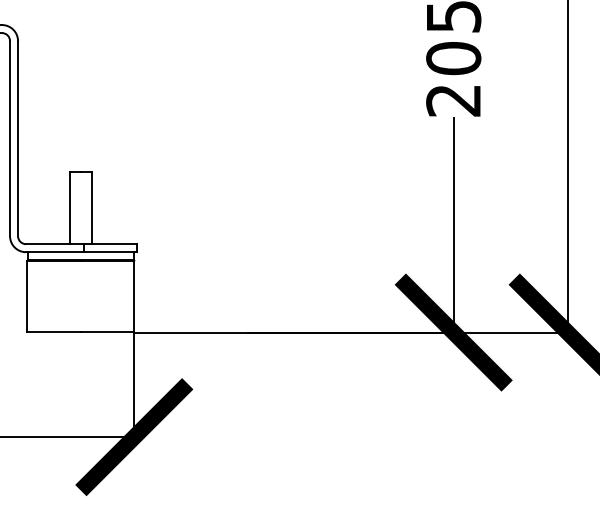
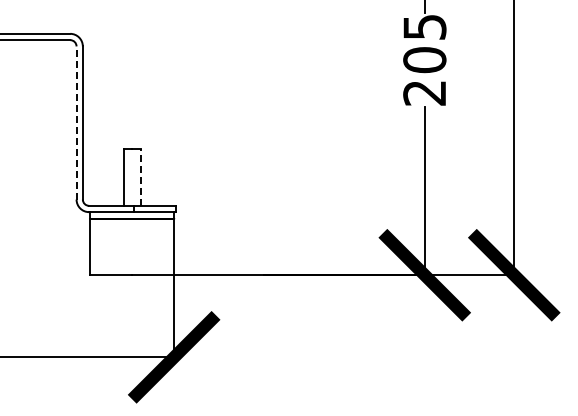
line: (9, 139) -> (76, 123), solid -> dashed
line: (91, 208) -> (140, 177), solid -> dashed

